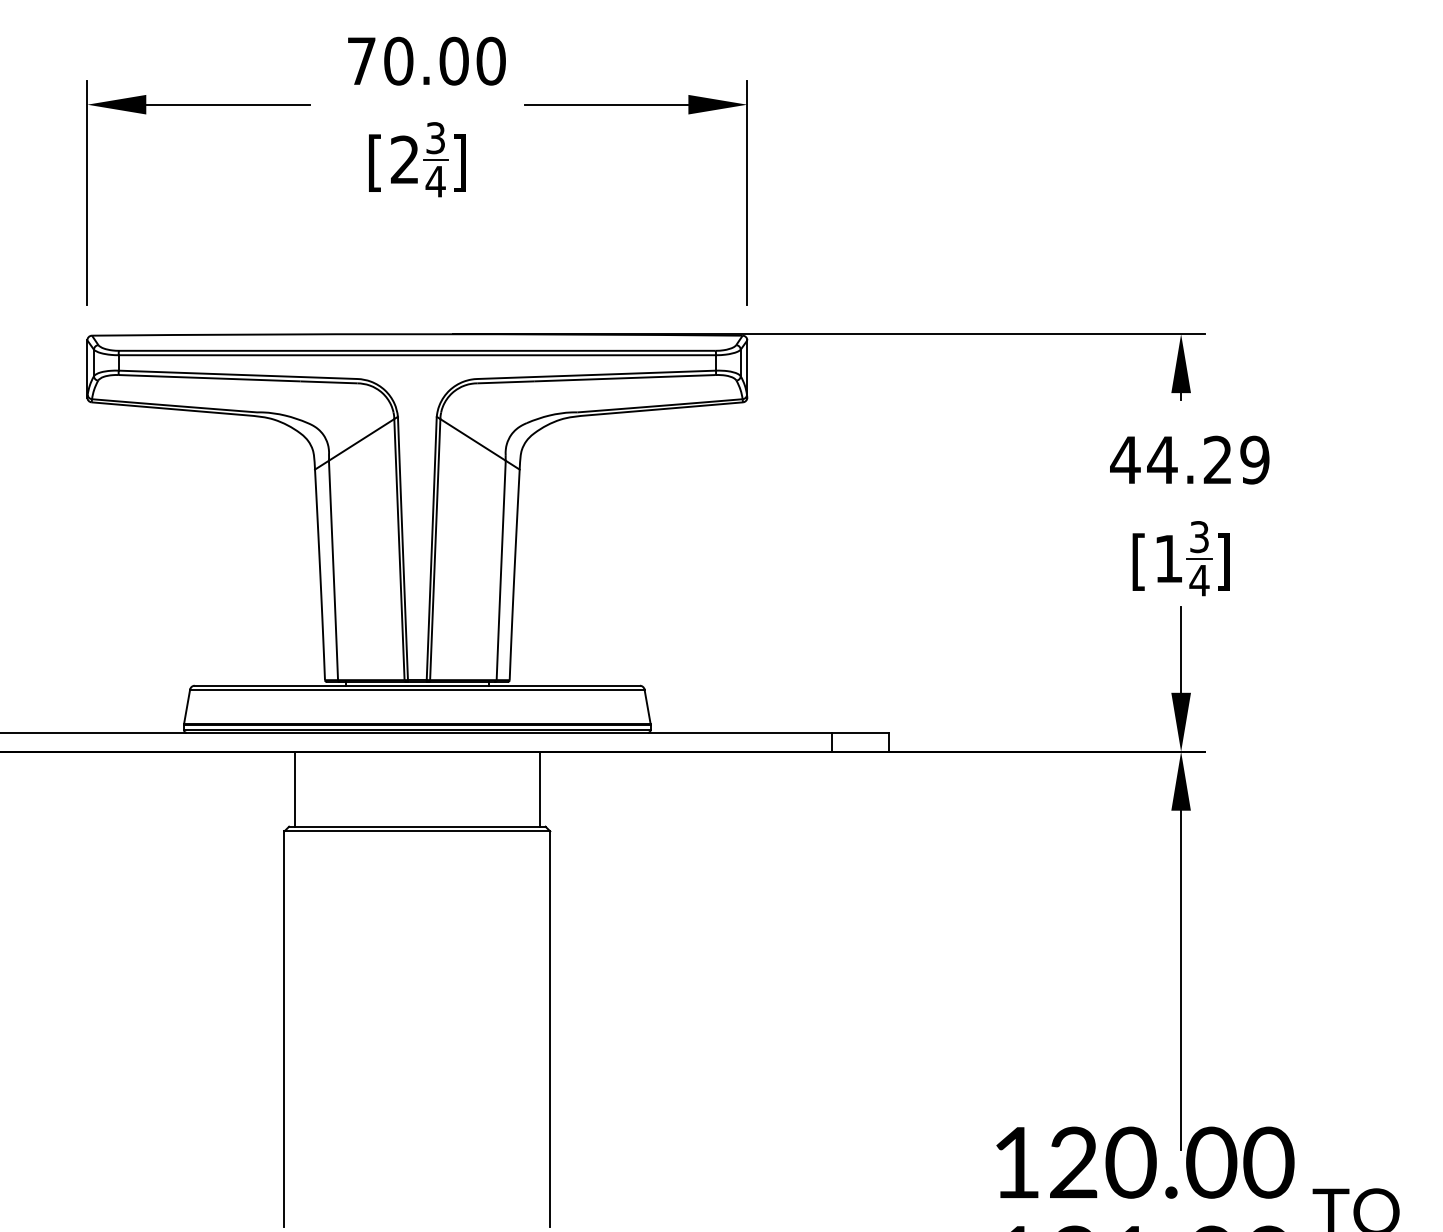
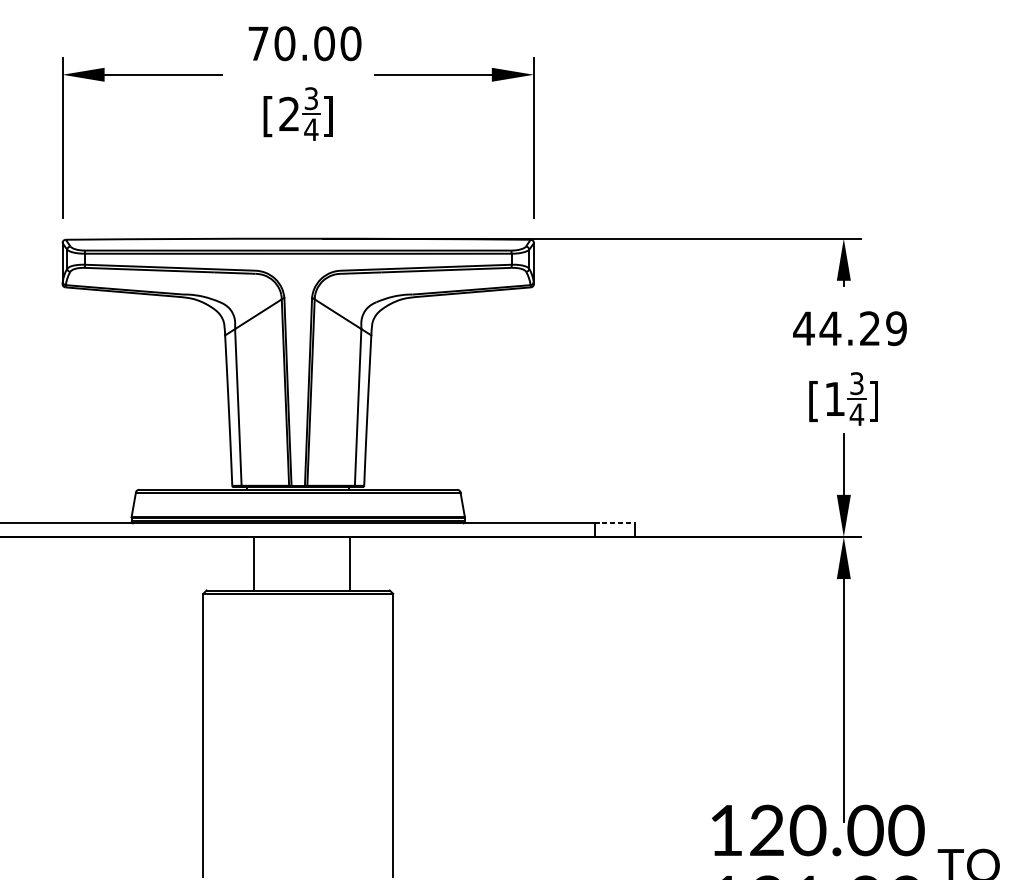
line: (860, 732) -> (614, 523), solid -> dashed
line: (294, 788) -> (253, 563), moved
line: (539, 788) -> (349, 563), moved

